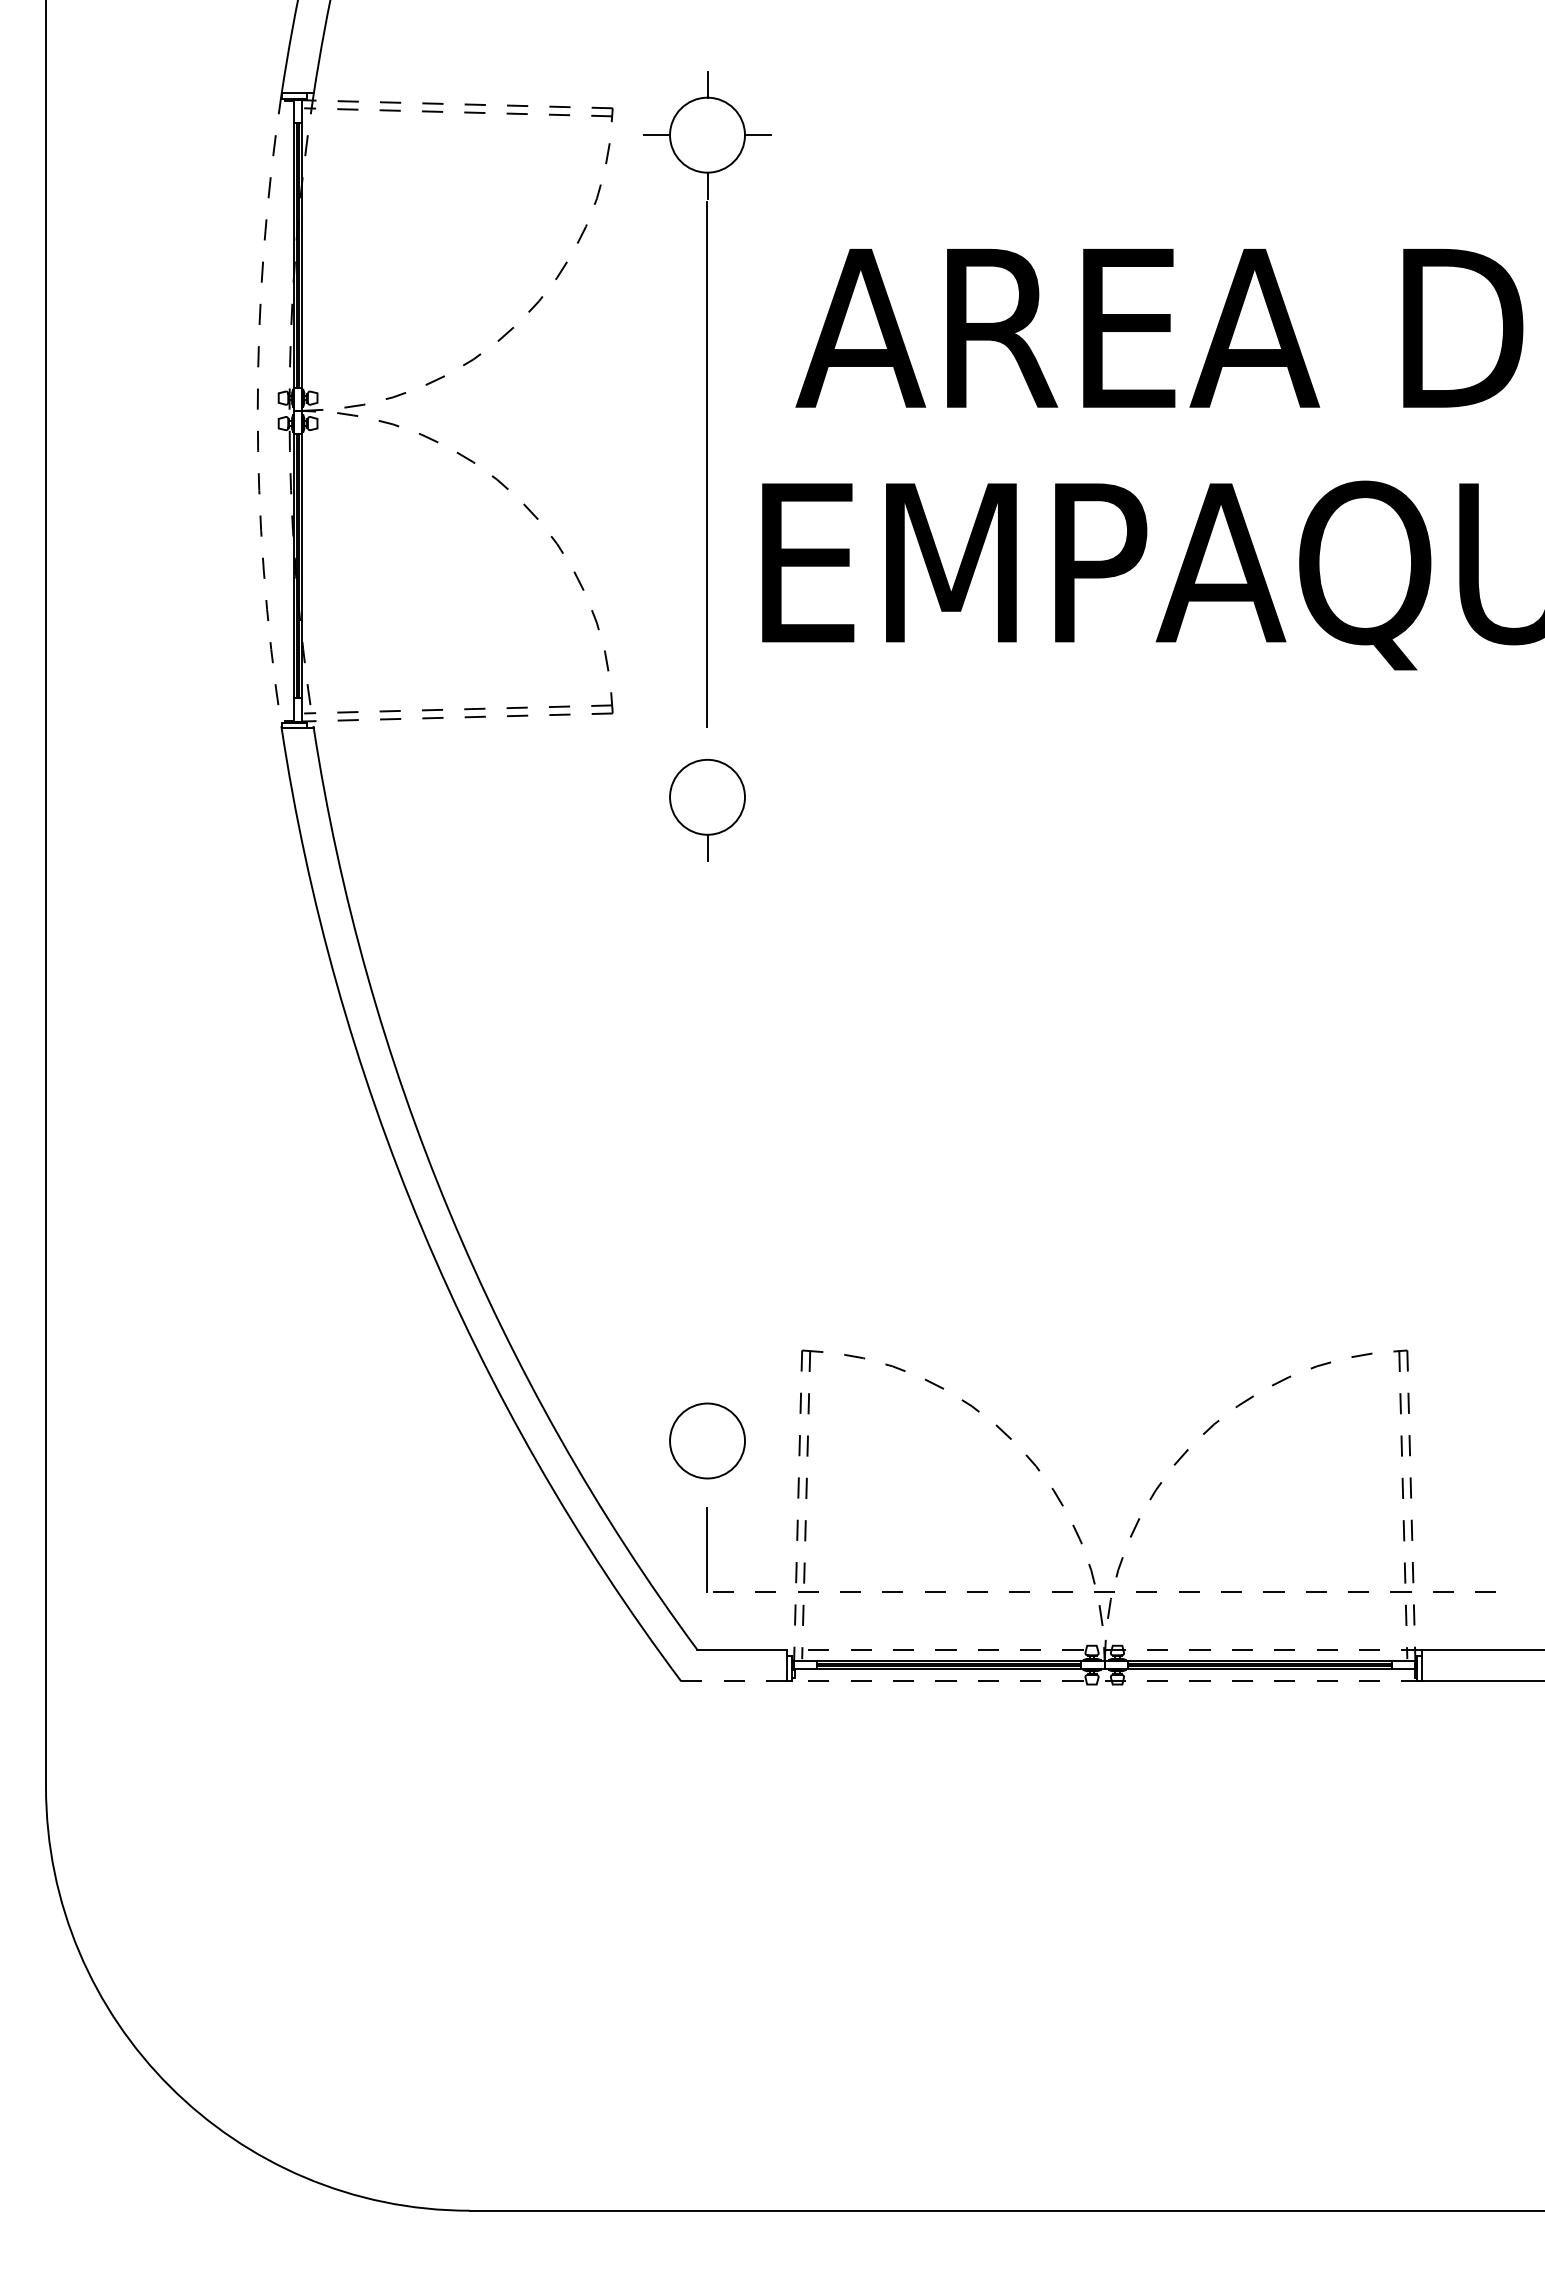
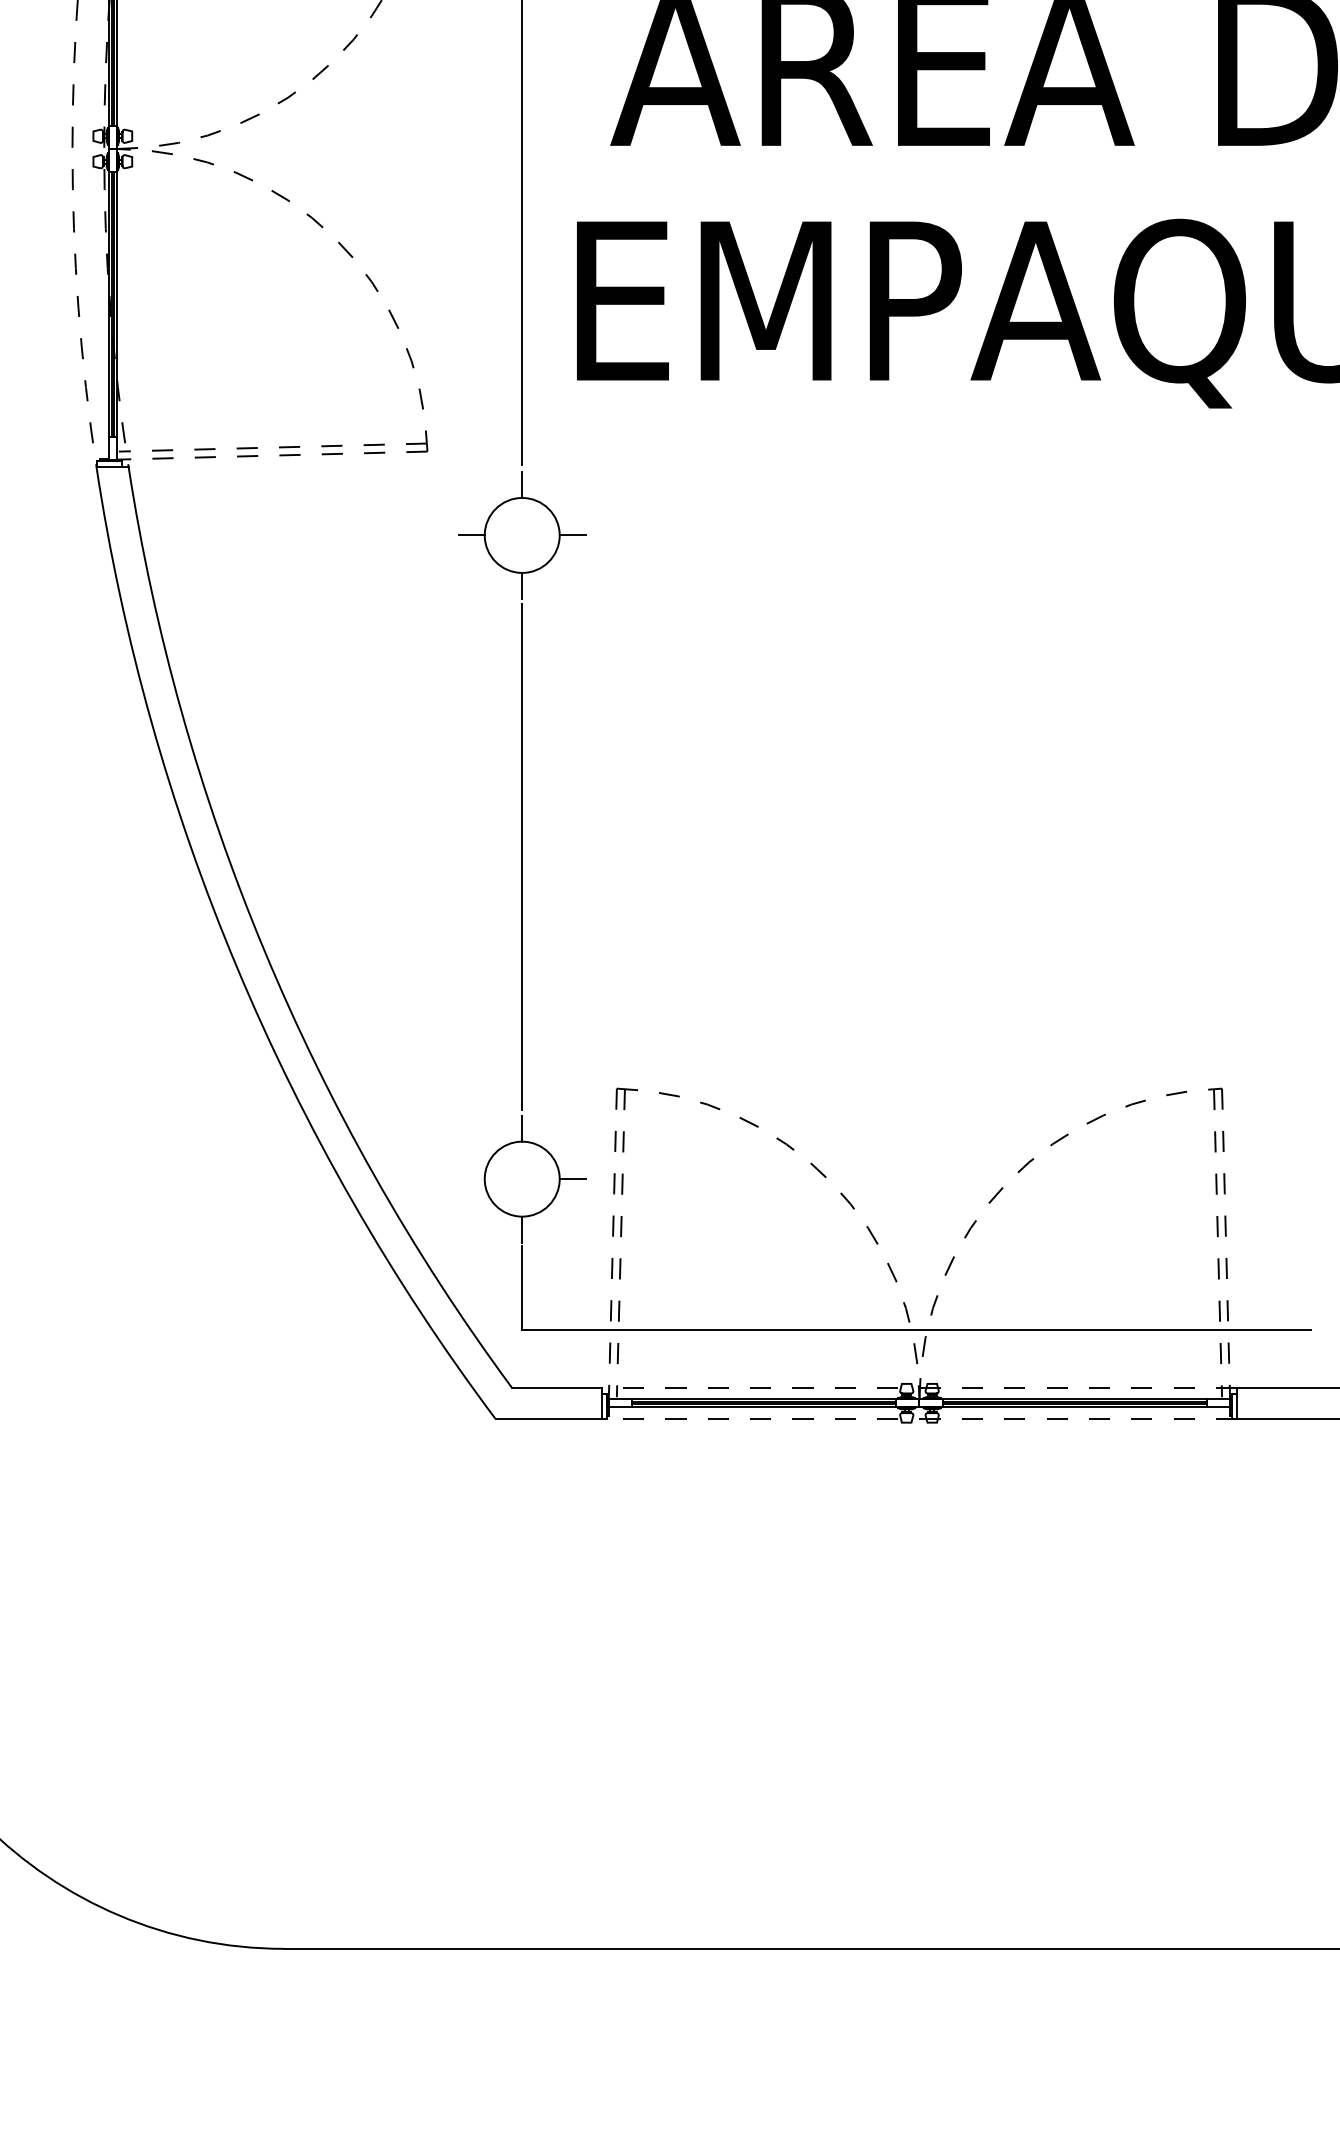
line: (707, 746) -> (522, 484), added
line: (657, 797) -> (472, 535), added
line: (757, 797) -> (572, 535), added
line: (707, 1118) -> (522, 856), added
line: (707, 1390) -> (522, 1128), added
line: (757, 1441) -> (572, 1179), added
line: (707, 1491) -> (522, 1229), added
line: (1101, 1591) -> (916, 1329), dashed -> solid
line: (734, 1681) -> (549, 1419), dashed -> solid

